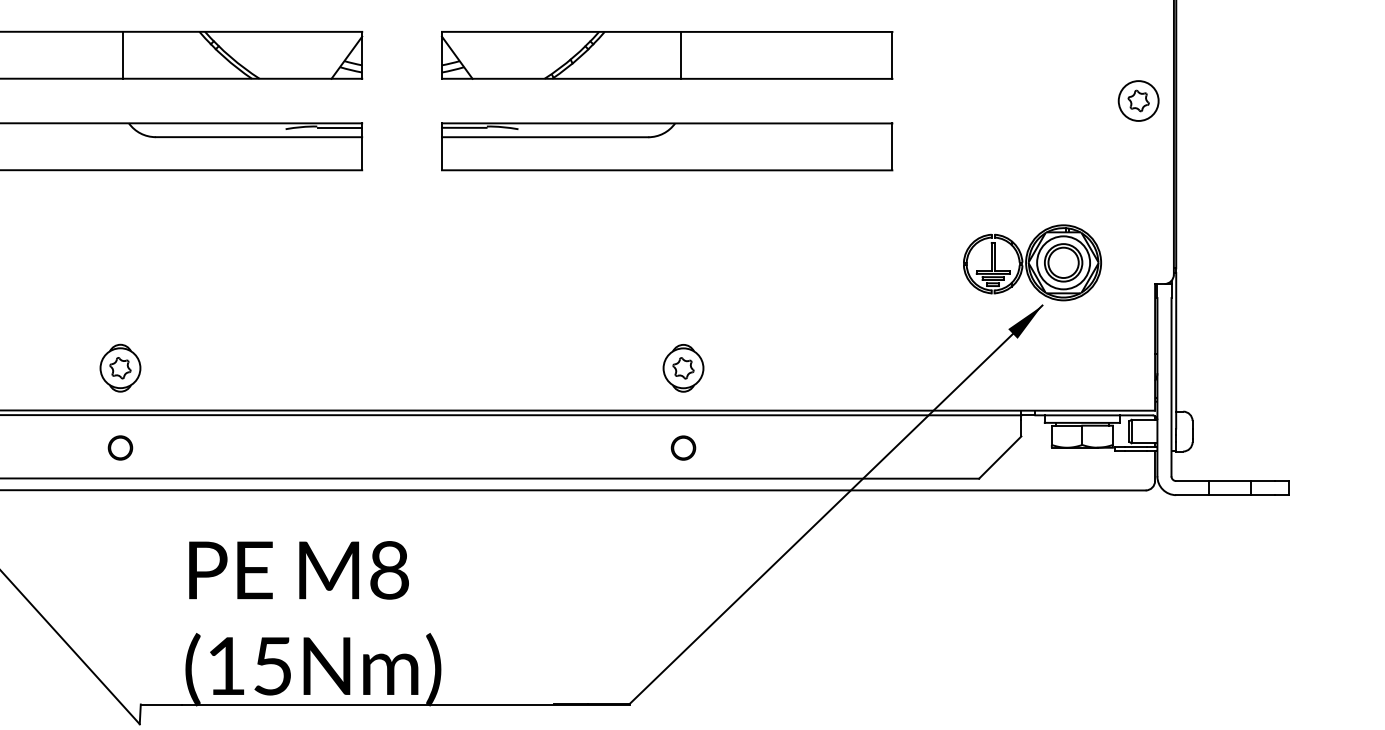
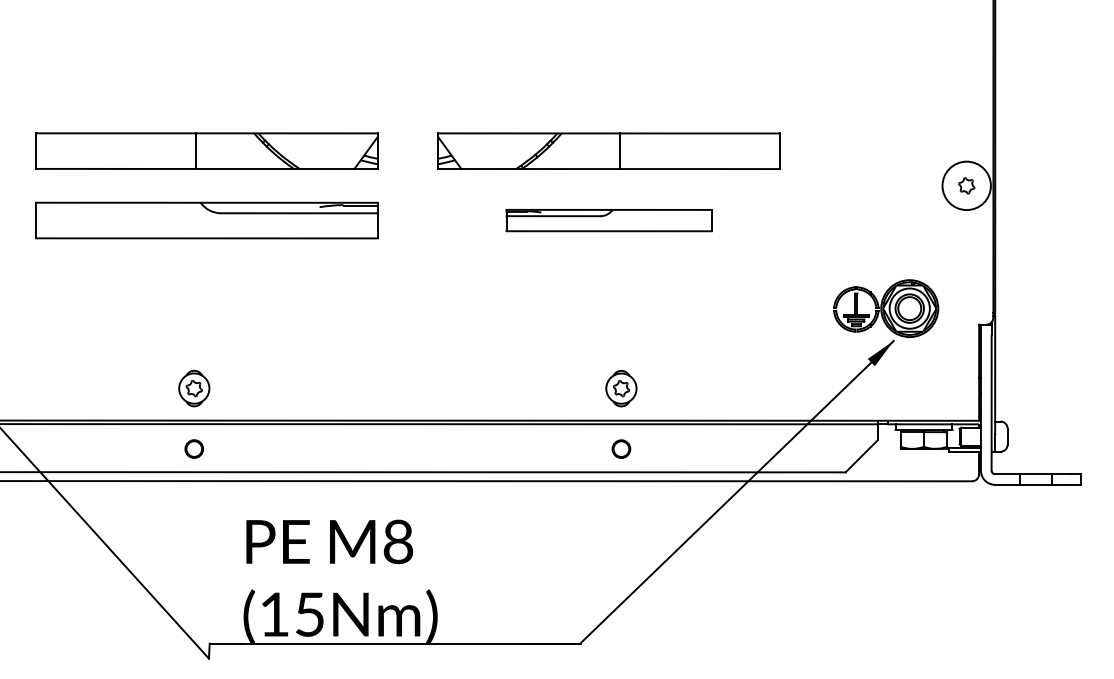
circle: (1138, 100) -> (966, 185), size x1.6
part: (666, 146) -> (608, 220), size x0.6

